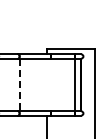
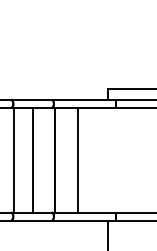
line: (8, 84) -> (31, 159), added
line: (31, 84) -> (77, 159), added
line: (20, 85) -> (55, 161), dashed -> solid

